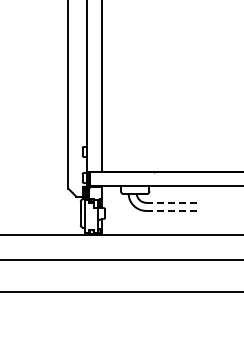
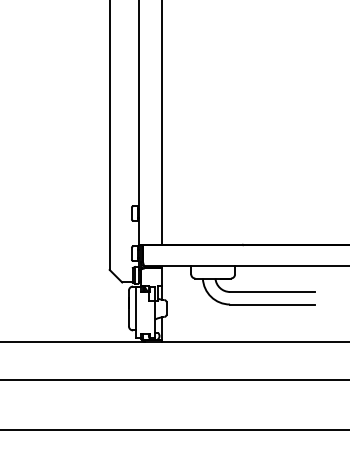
line: (173, 202) -> (272, 291), dashed -> solid
line: (173, 210) -> (272, 303), dashed -> solid

